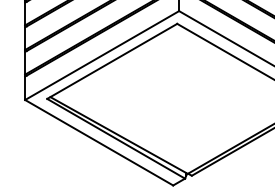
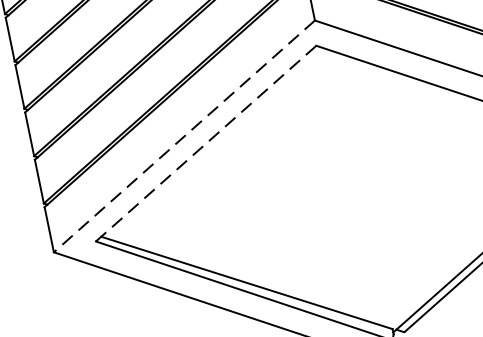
line: (102, 55) -> (185, 136), solid -> dashed
line: (112, 61) -> (206, 143), solid -> dashed

